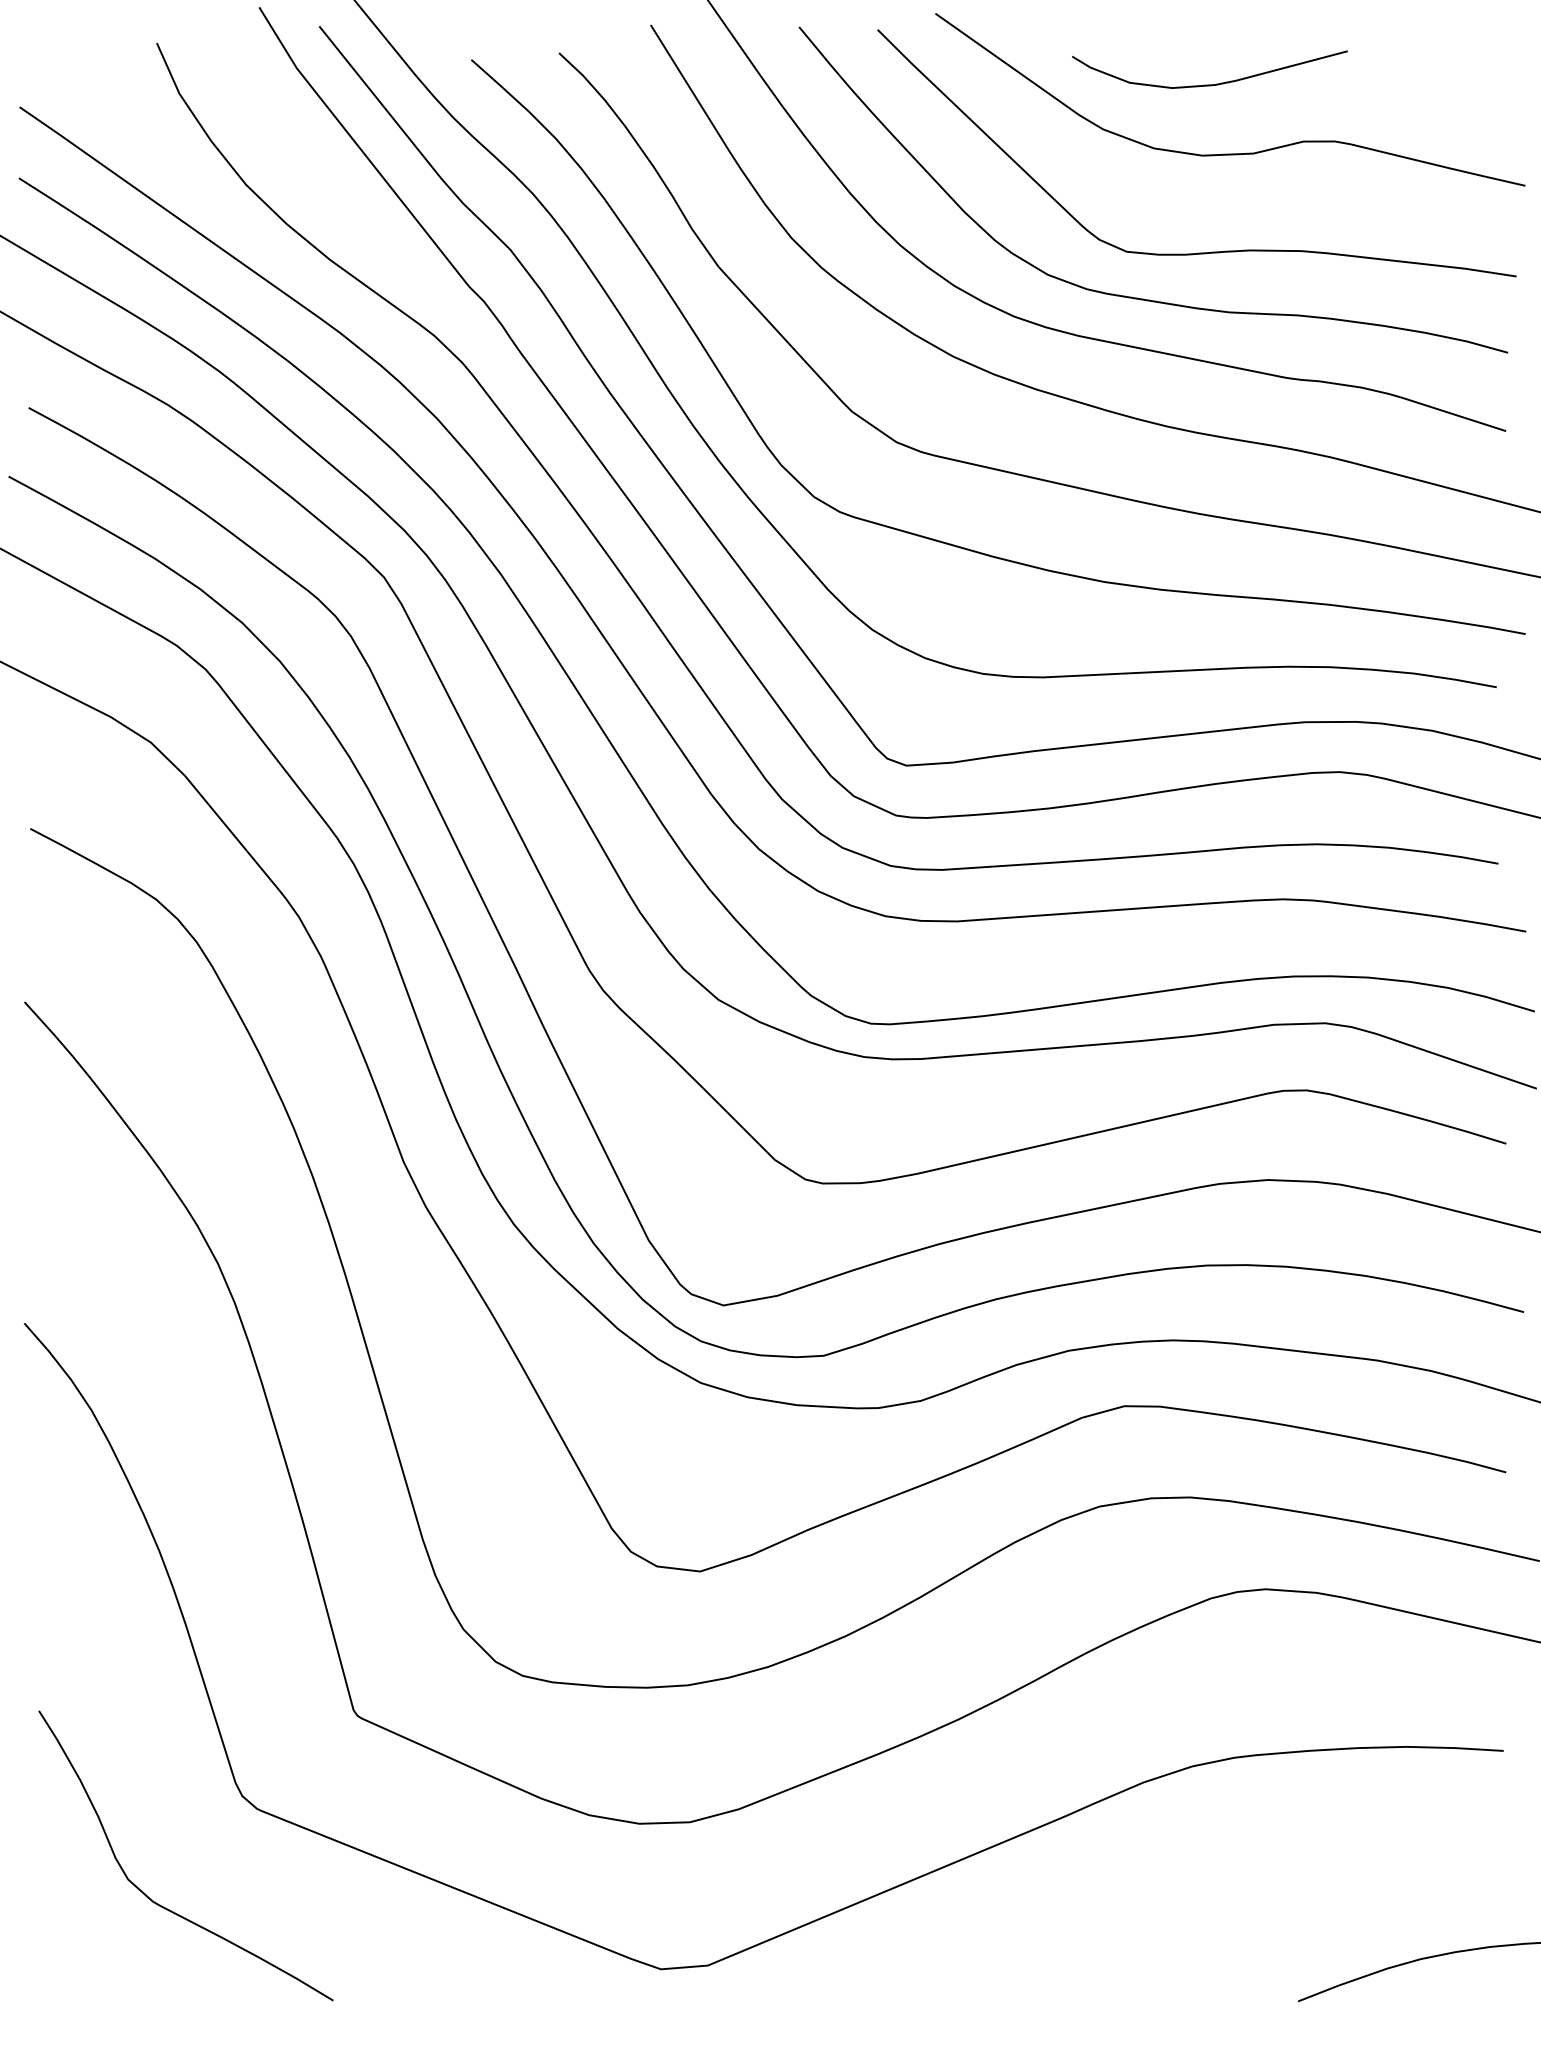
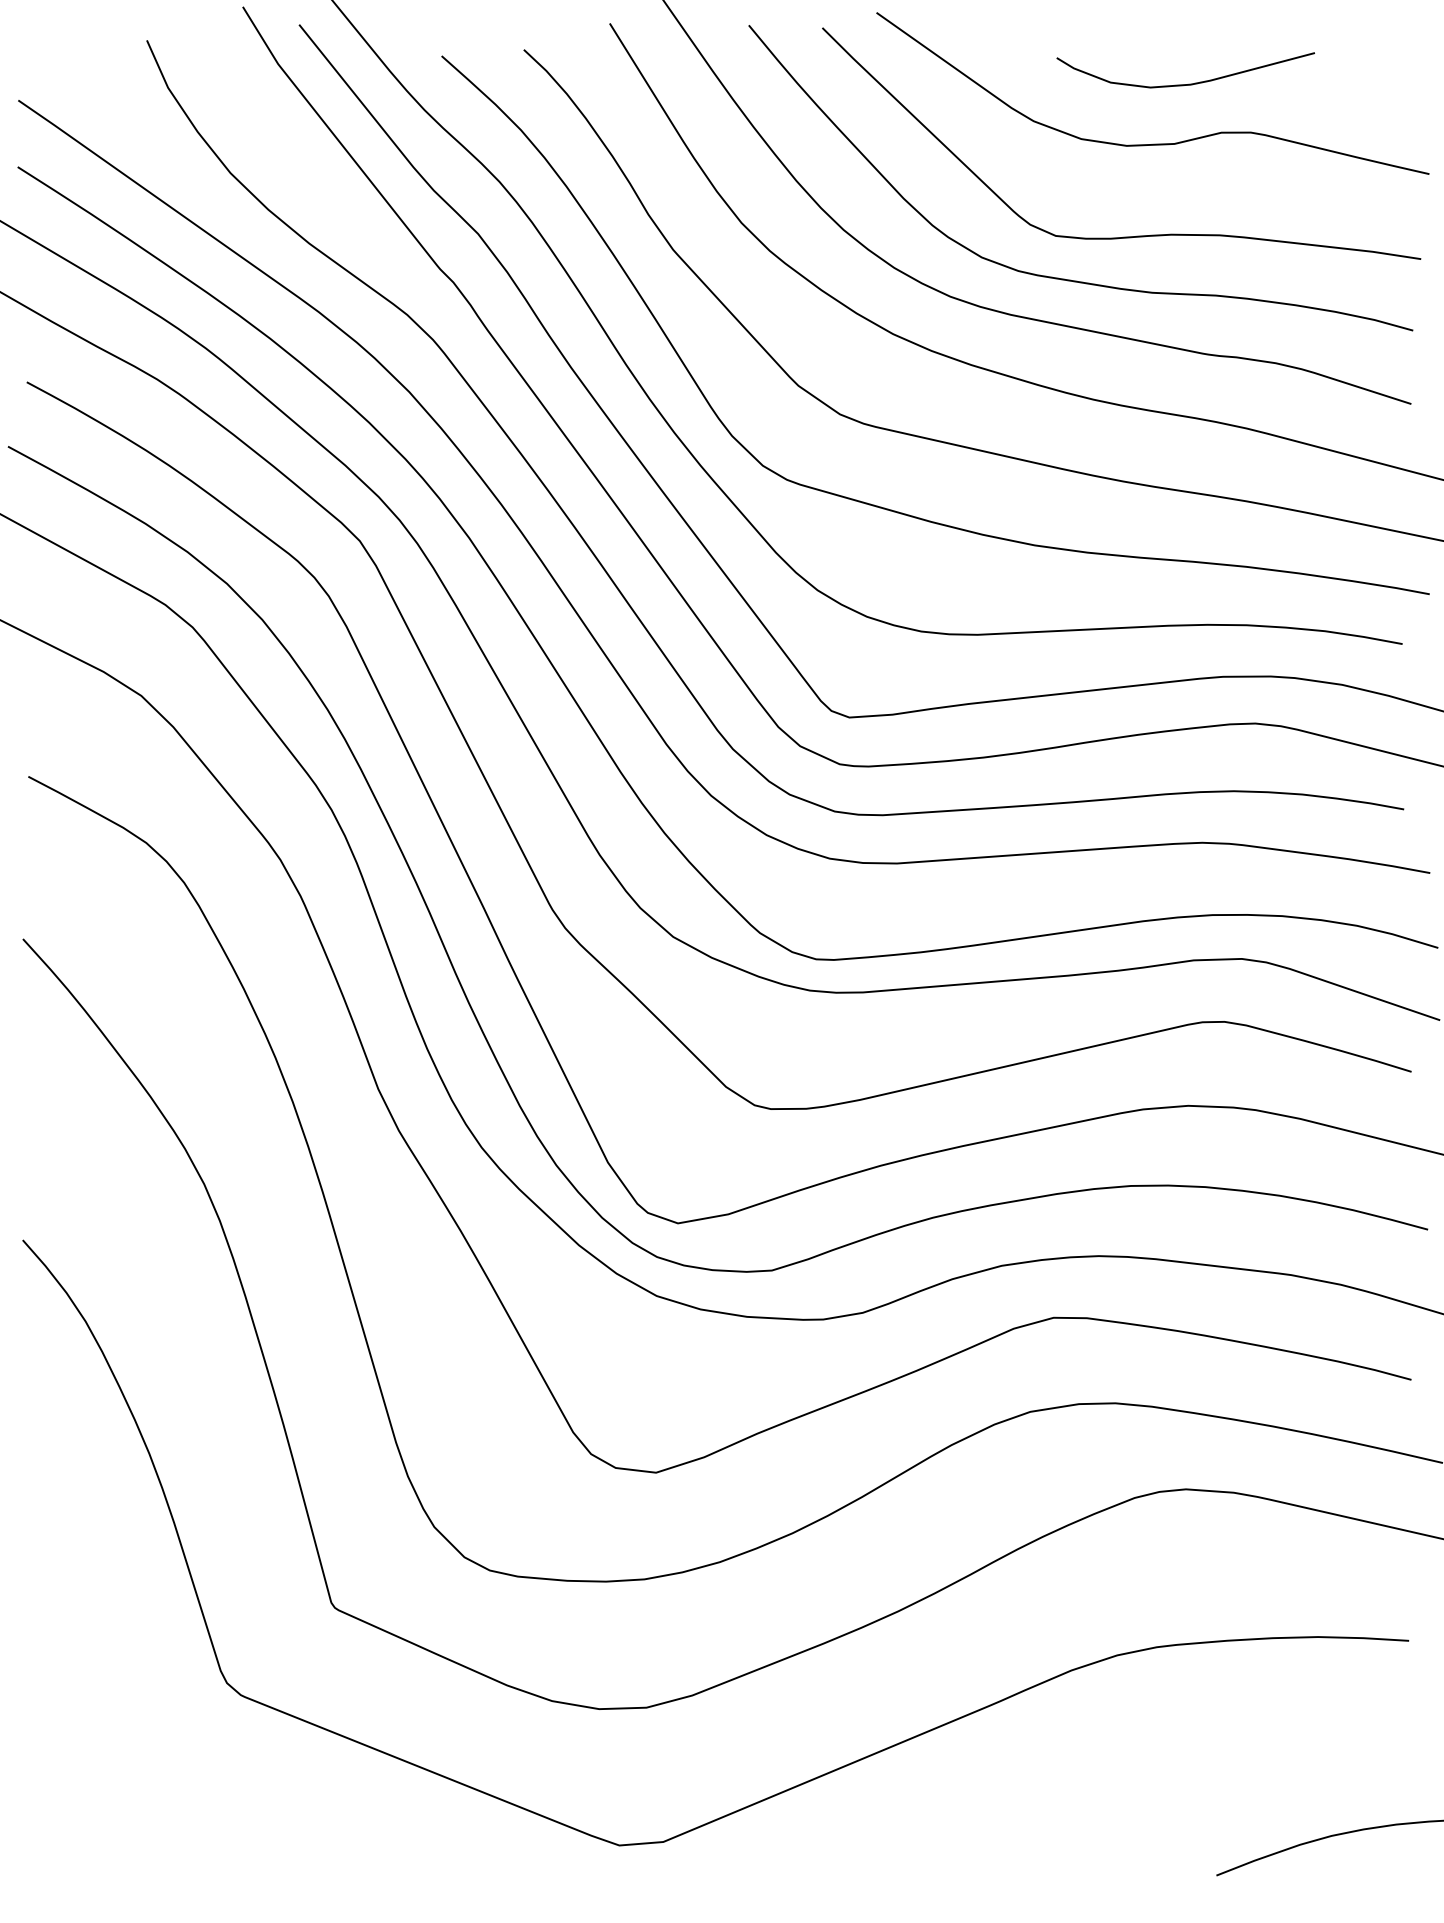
curve: (1212, 83) -> (1188, 83), moved
curve: (156, 1902) -> (146, 1782), removed

